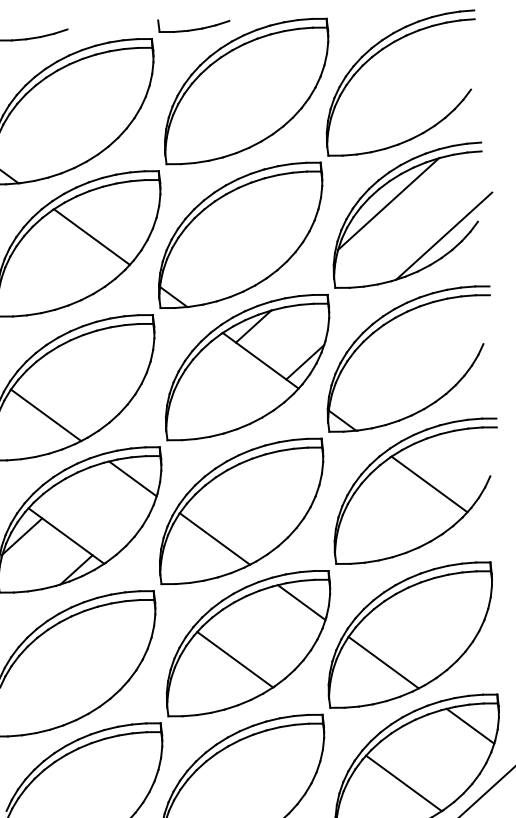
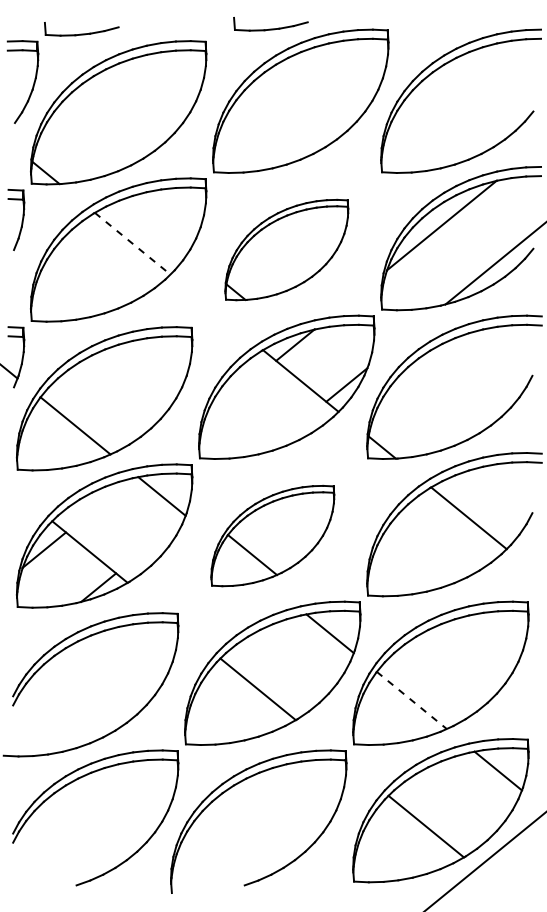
part: (193, 24) -> (270, 24), moved
part: (240, 234) -> (286, 249), size x0.7
line: (91, 236) -> (132, 243), solid -> dashed
part: (241, 510) -> (272, 535), size x0.7
line: (384, 662) -> (412, 700), solid -> dashed

